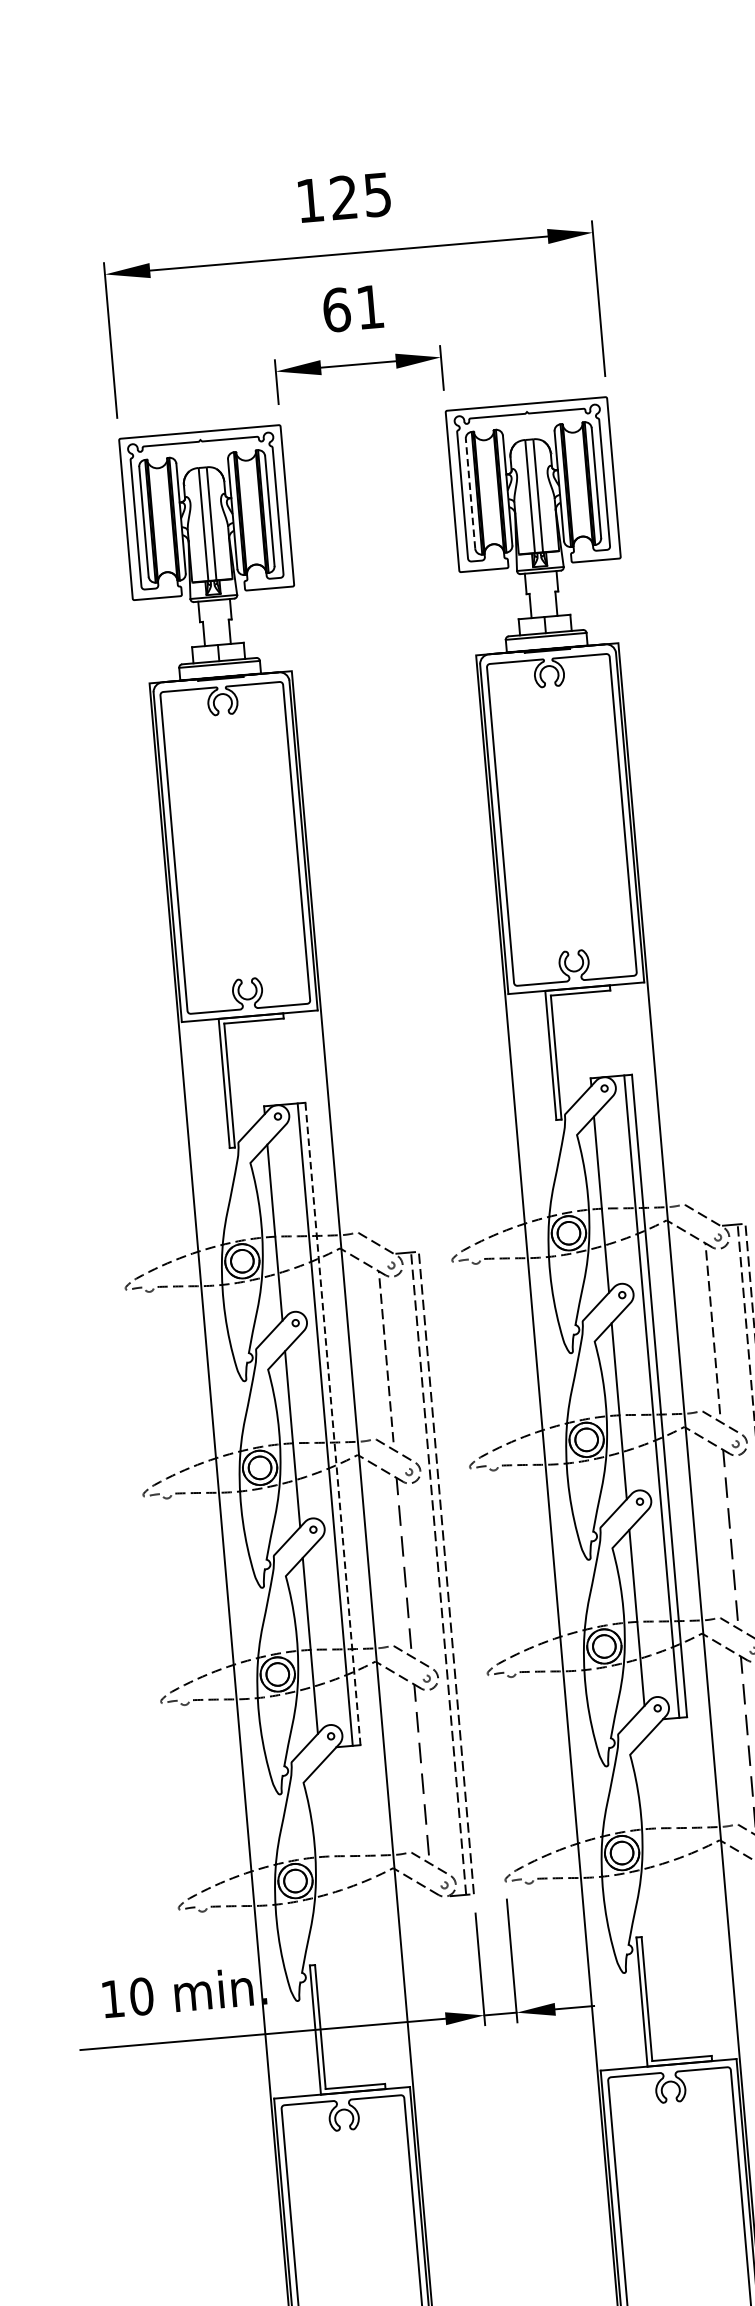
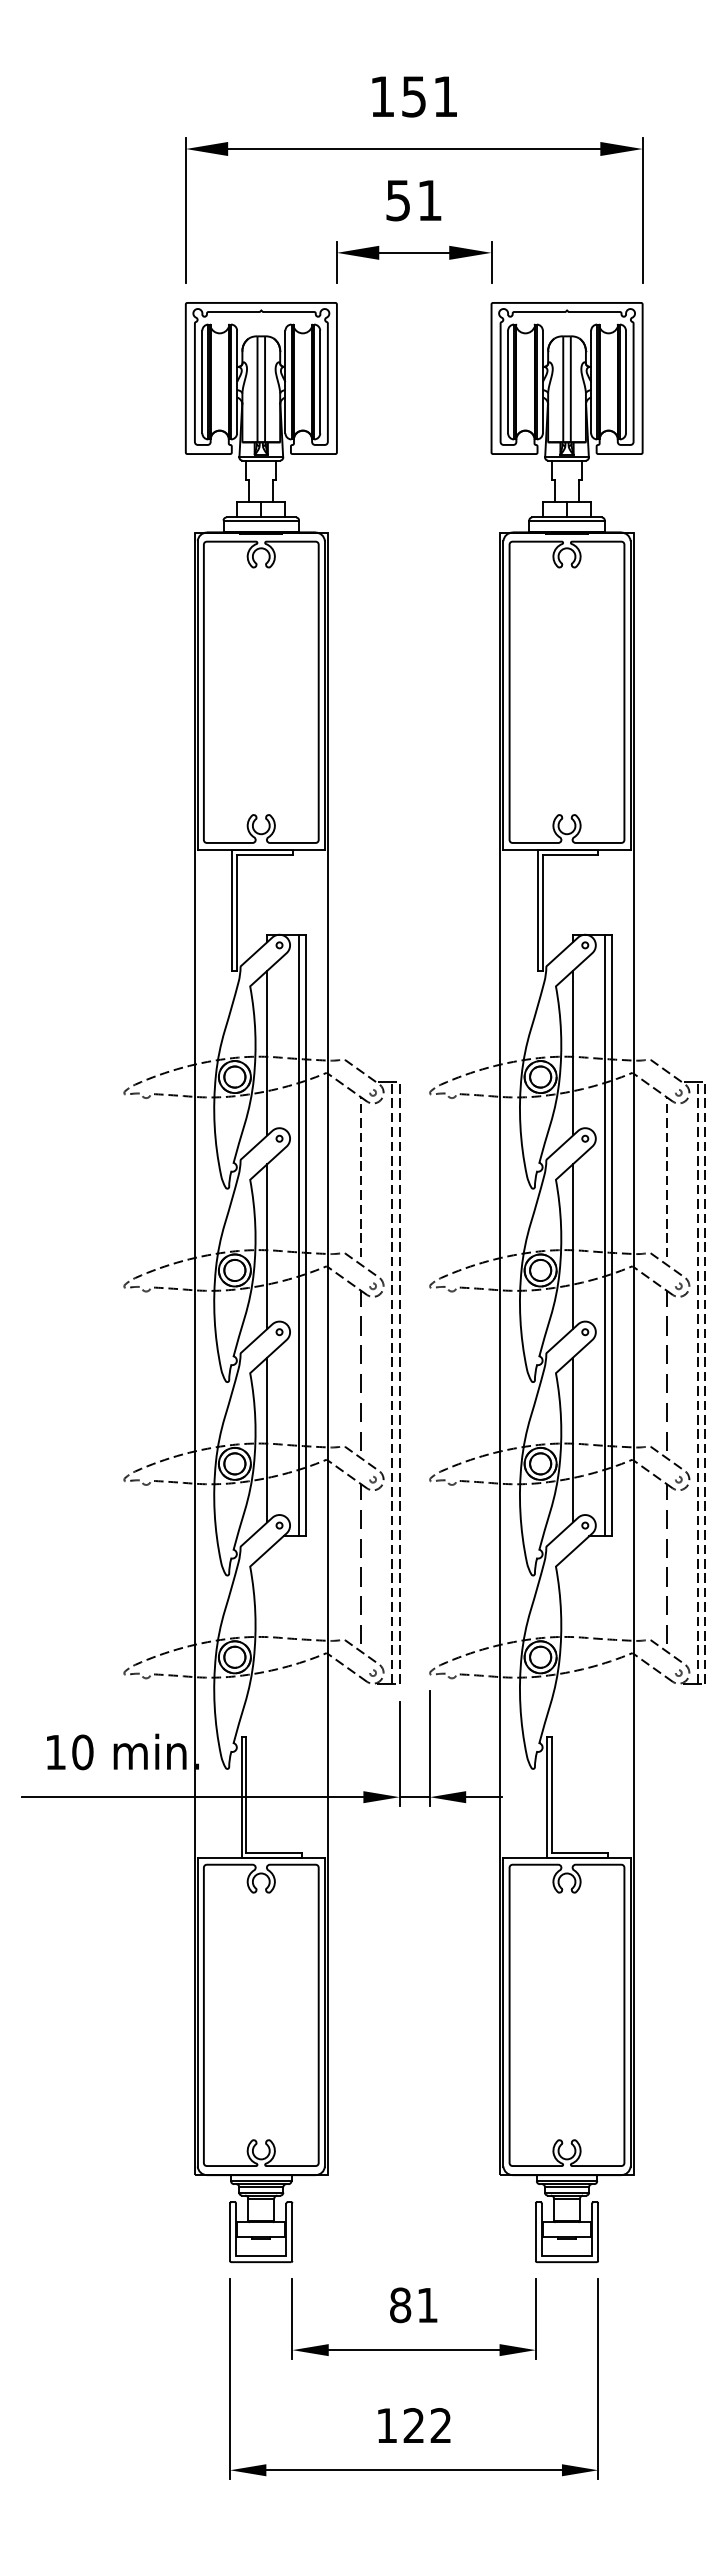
text: (360, 196) -> (429, 96), 125 -> 151
text: (336, 309) -> (398, 200), 61 -> 51
line: (470, 493) -> (508, 381), dashed -> solid
line: (333, 1423) -> (306, 1235), dashed -> solid

